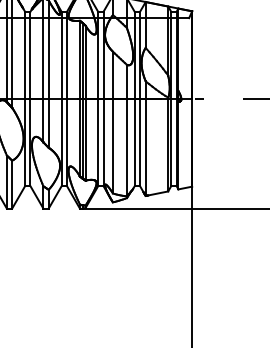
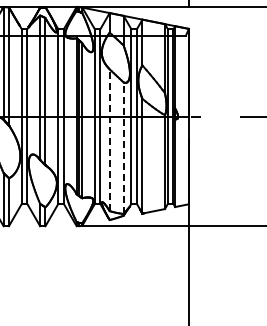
line: (112, 122) -> (109, 140), solid -> dashed
line: (126, 130) -> (123, 148), solid -> dashed

